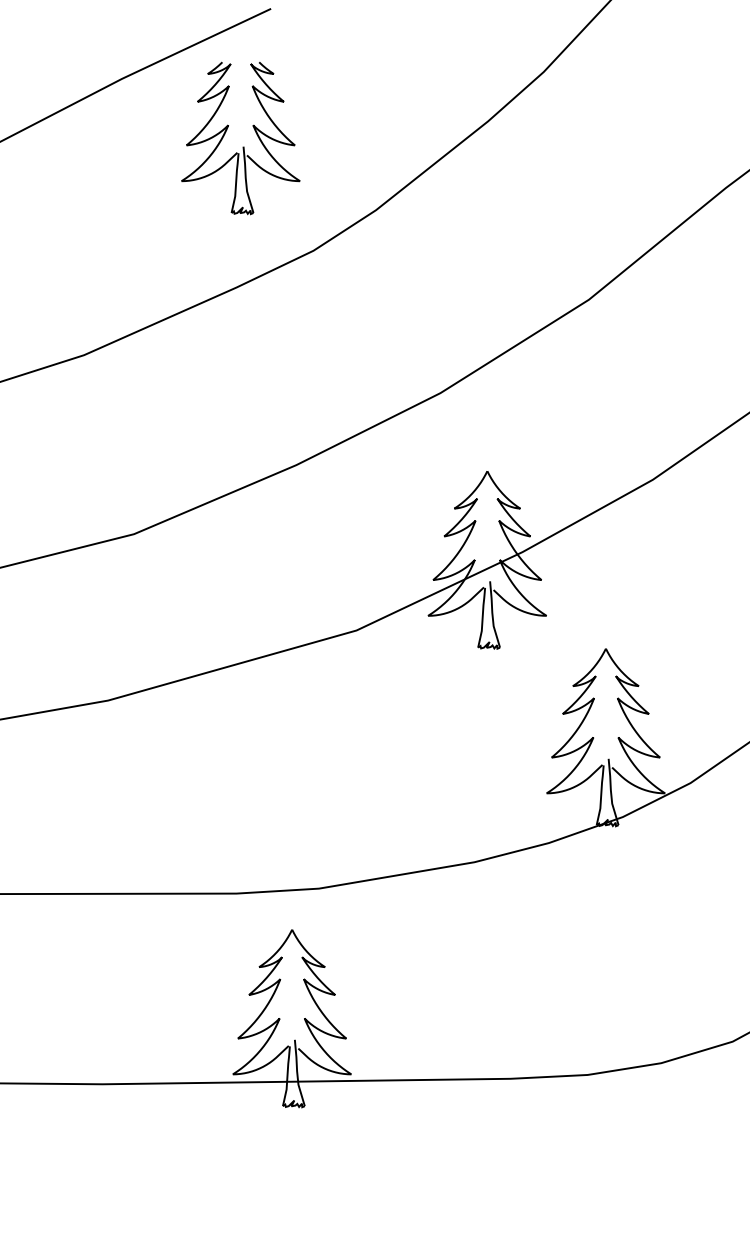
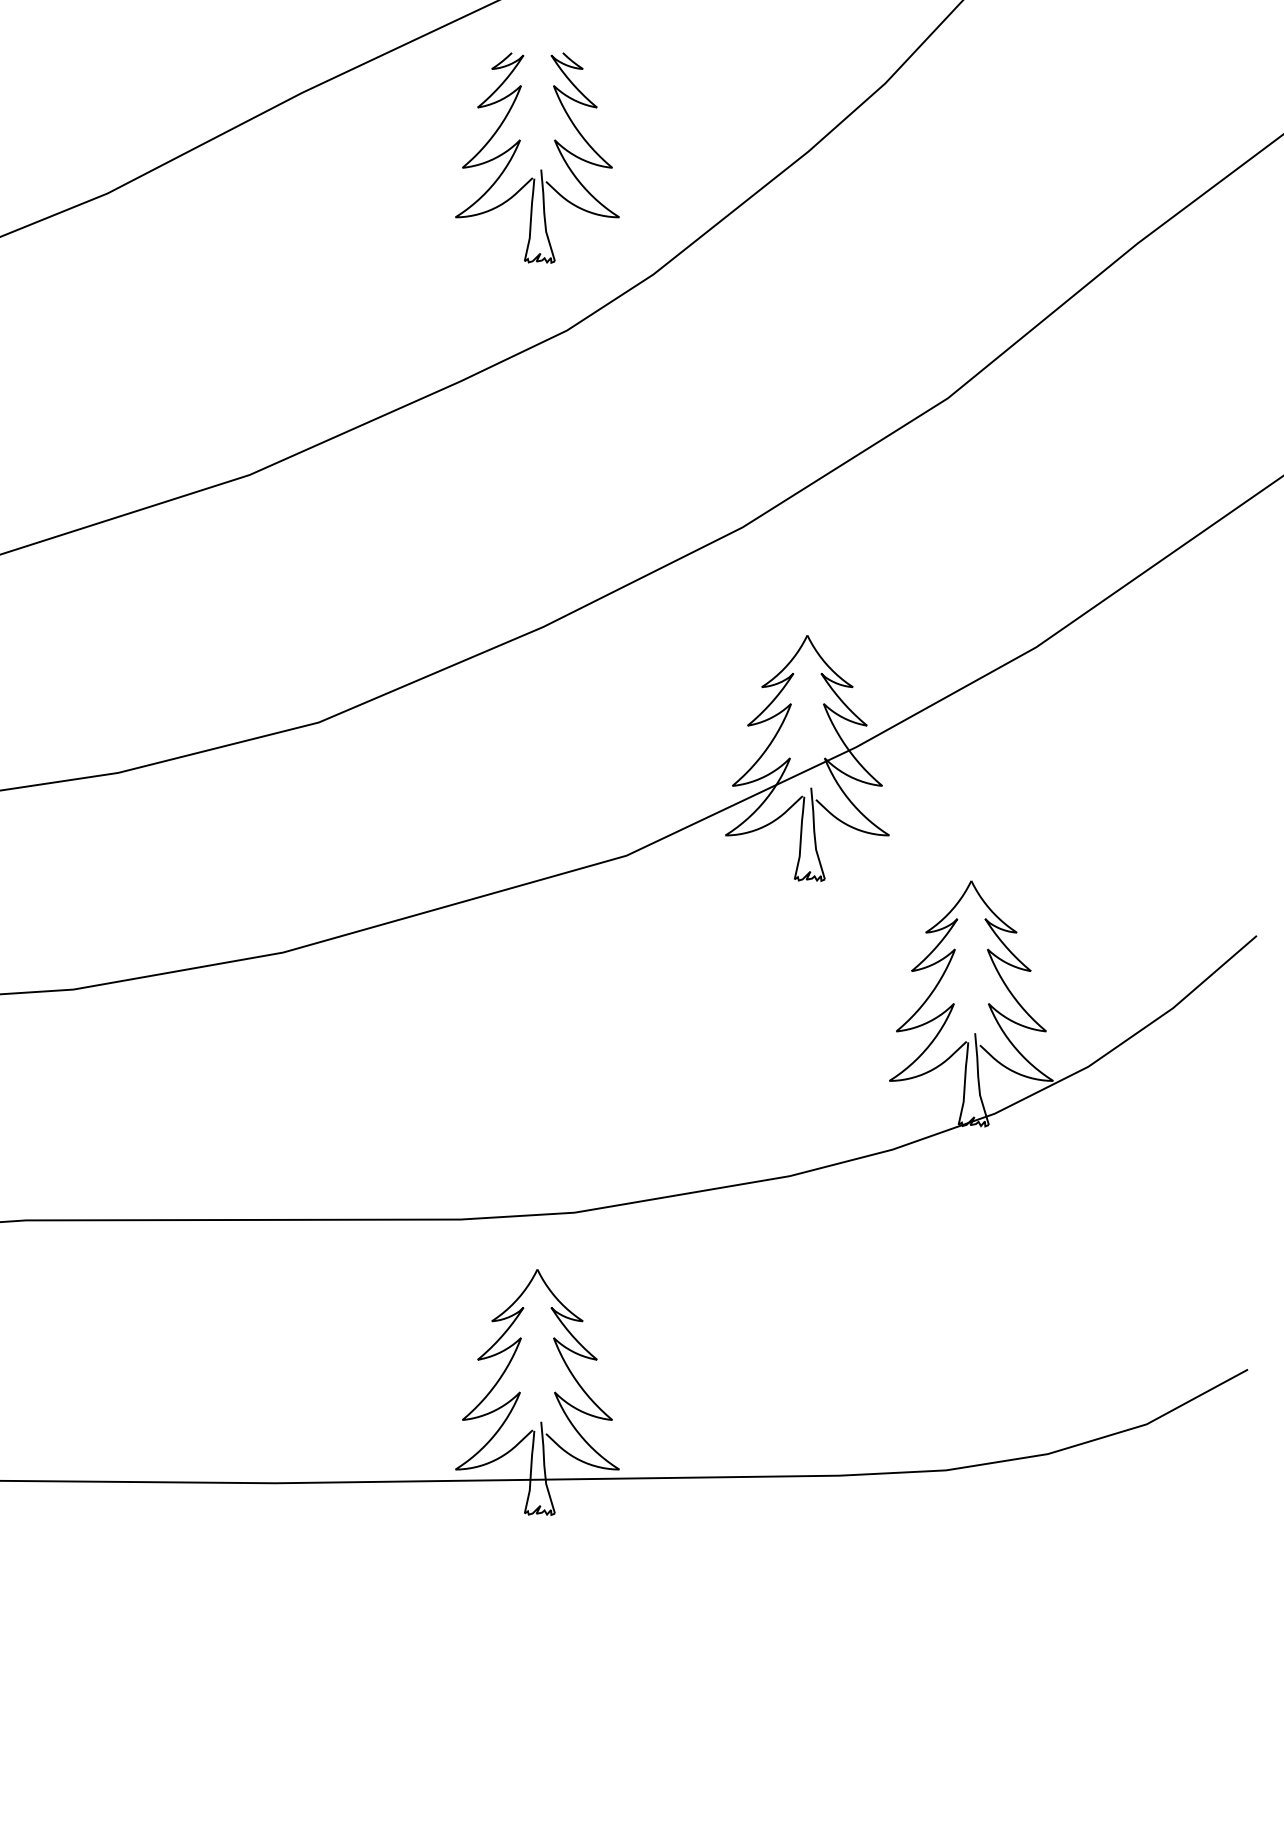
part: (243, 146) -> (540, 169), moved

